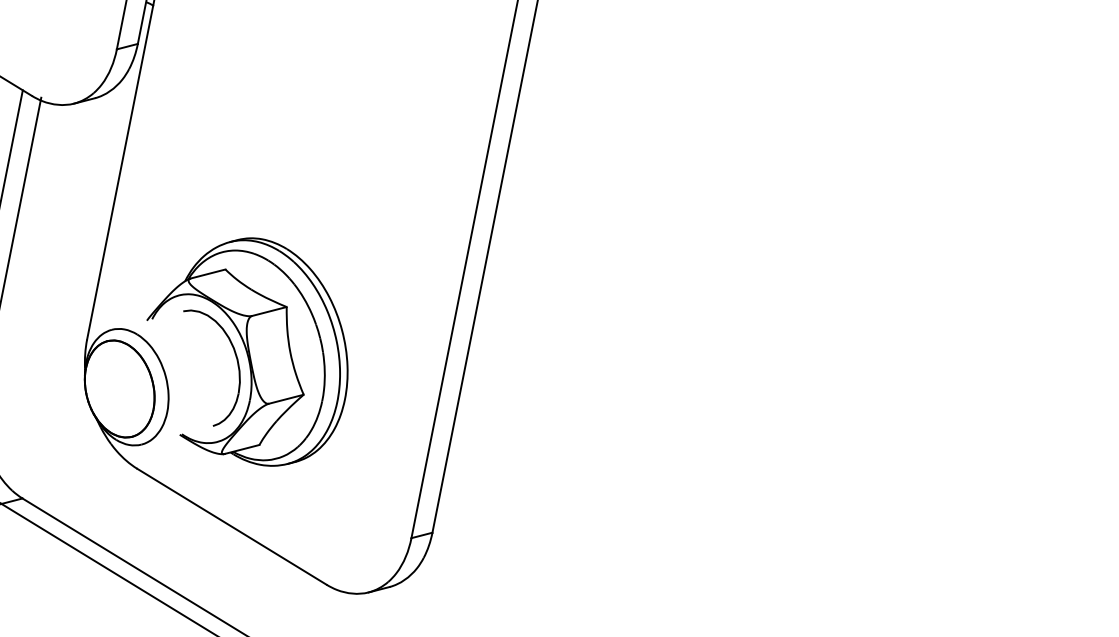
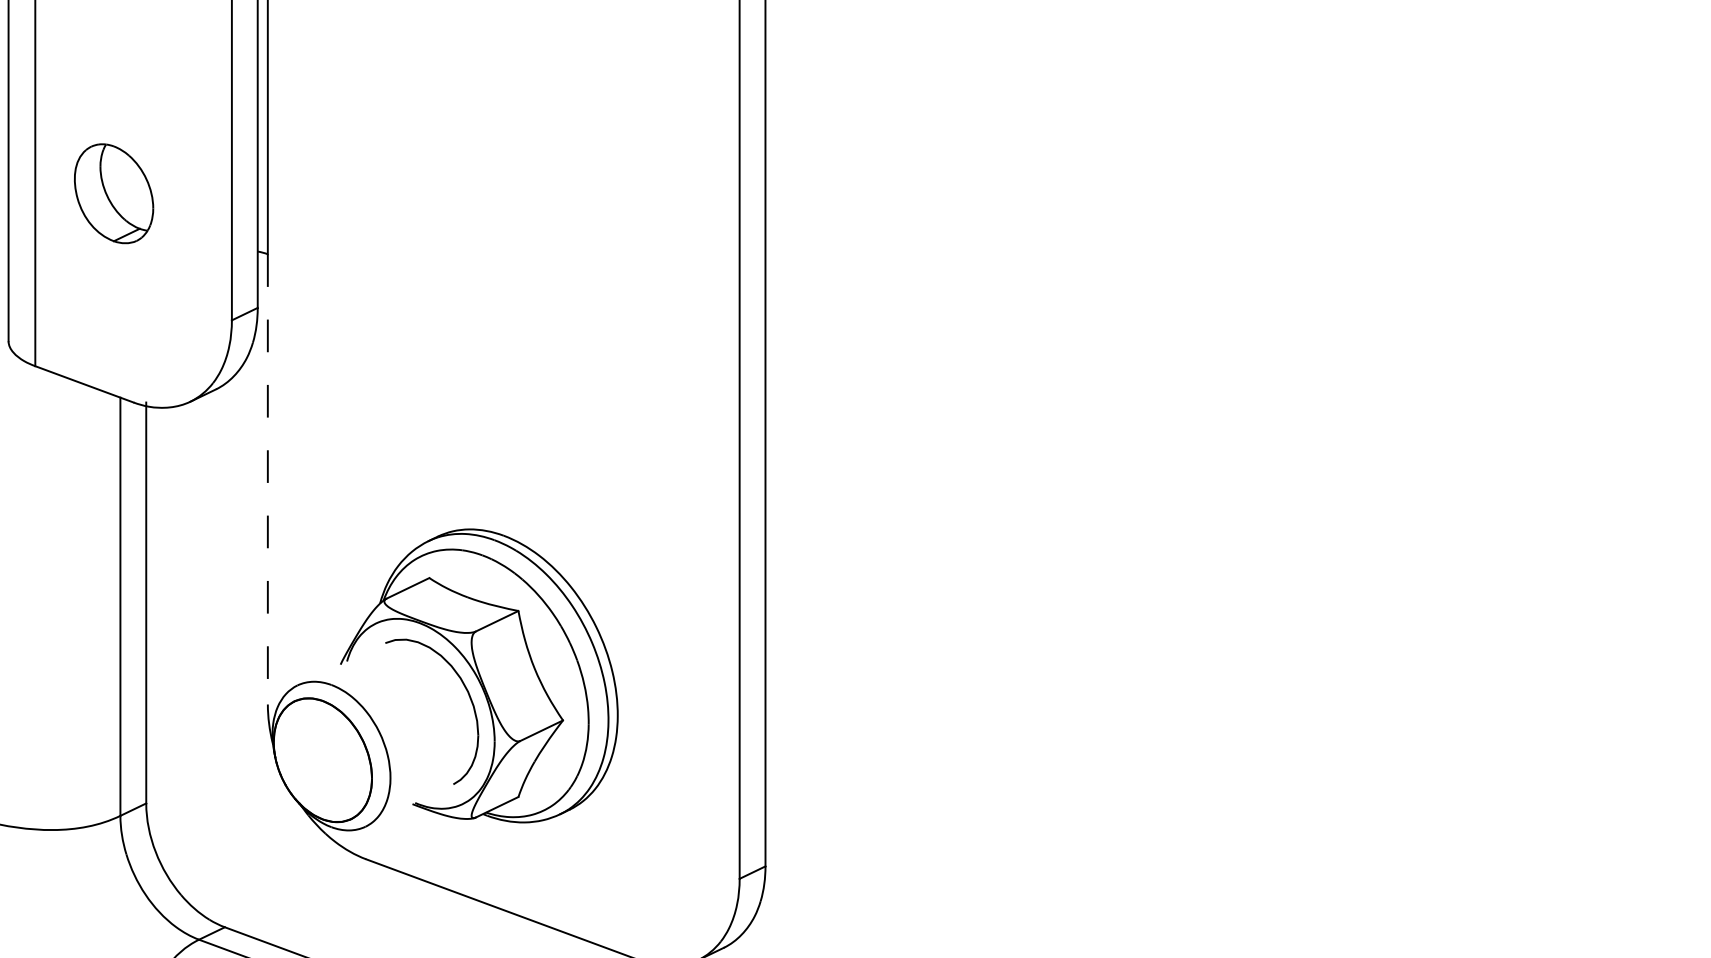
line: (119, 172) -> (267, 479), solid -> dashed

